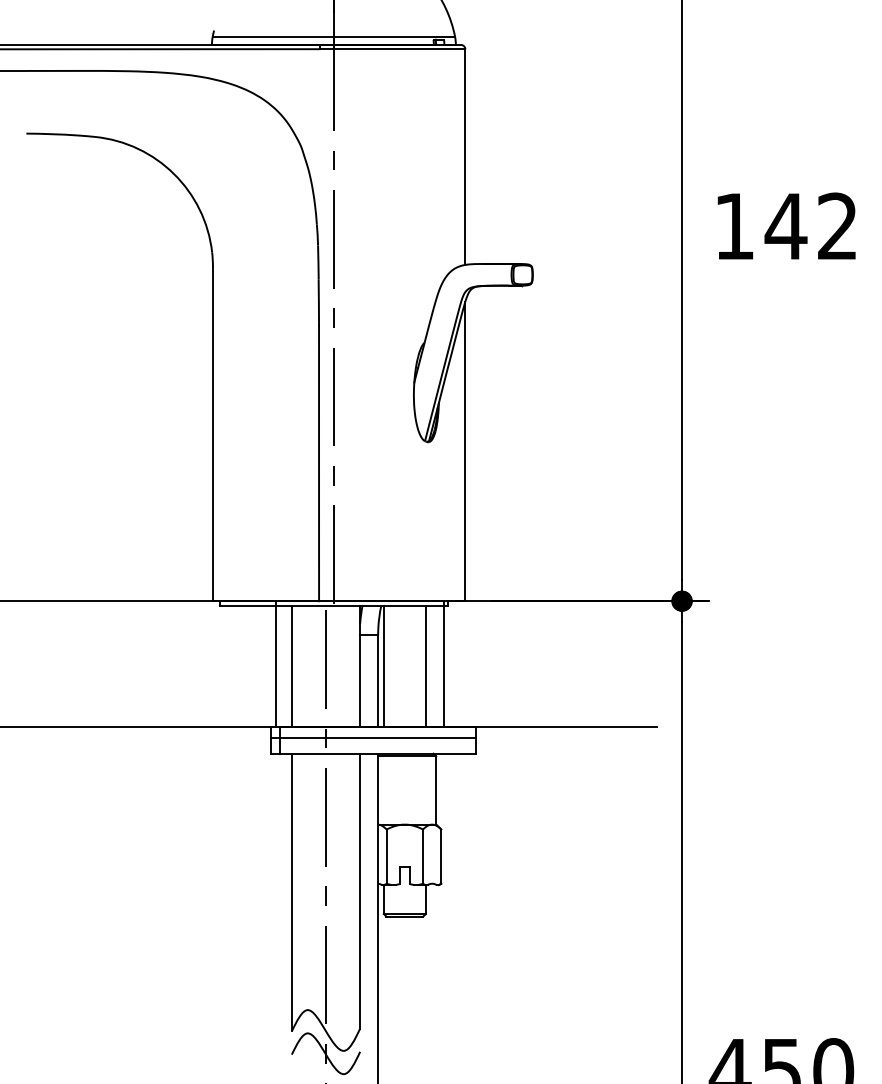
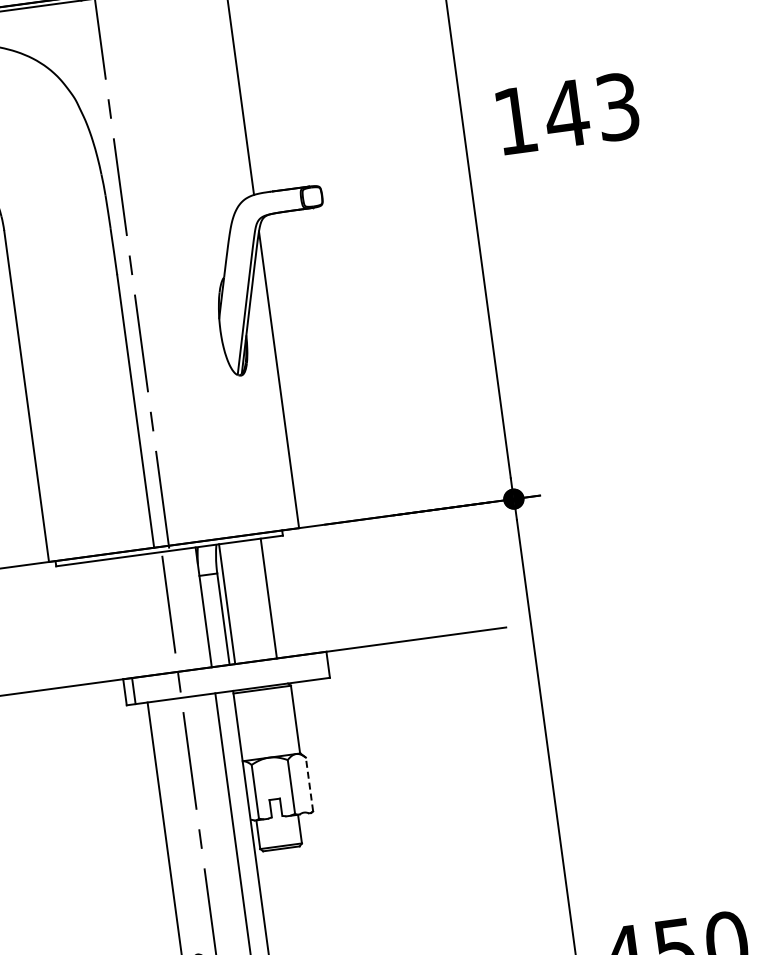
text: (837, 226) -> (617, 106), 142 -> 143
line: (275, 664) -> (119, 616), removed
line: (444, 664) -> (286, 593), removed
line: (291, 666) -> (135, 616), removed
line: (372, 737) -> (225, 675), removed
line: (441, 856) -> (309, 784), solid -> dashed

